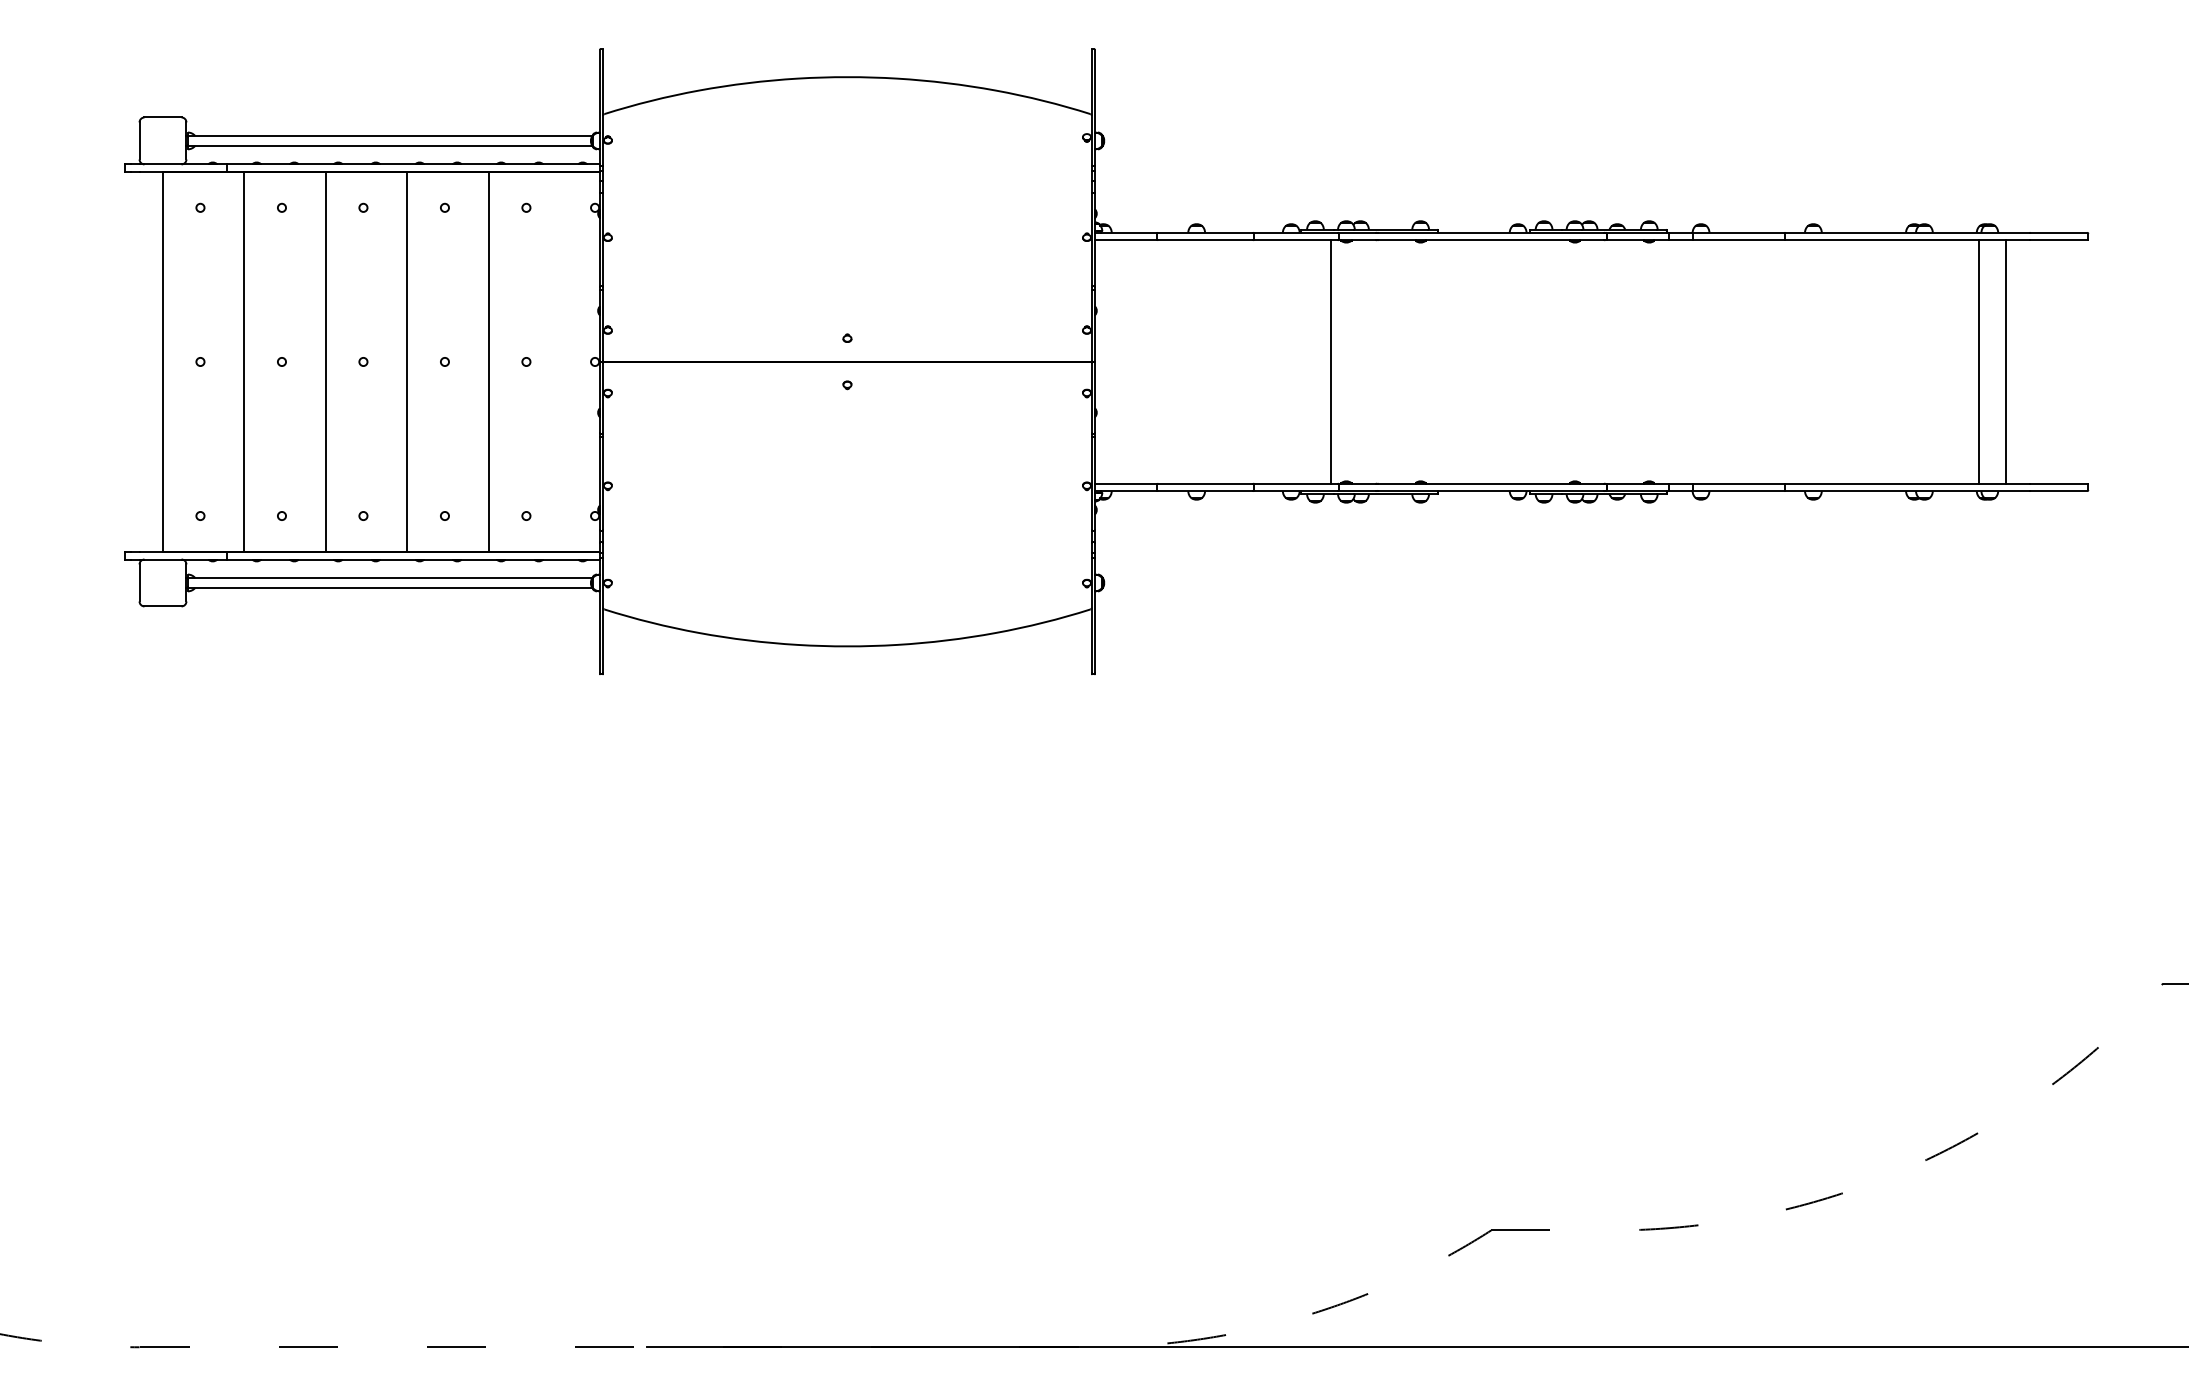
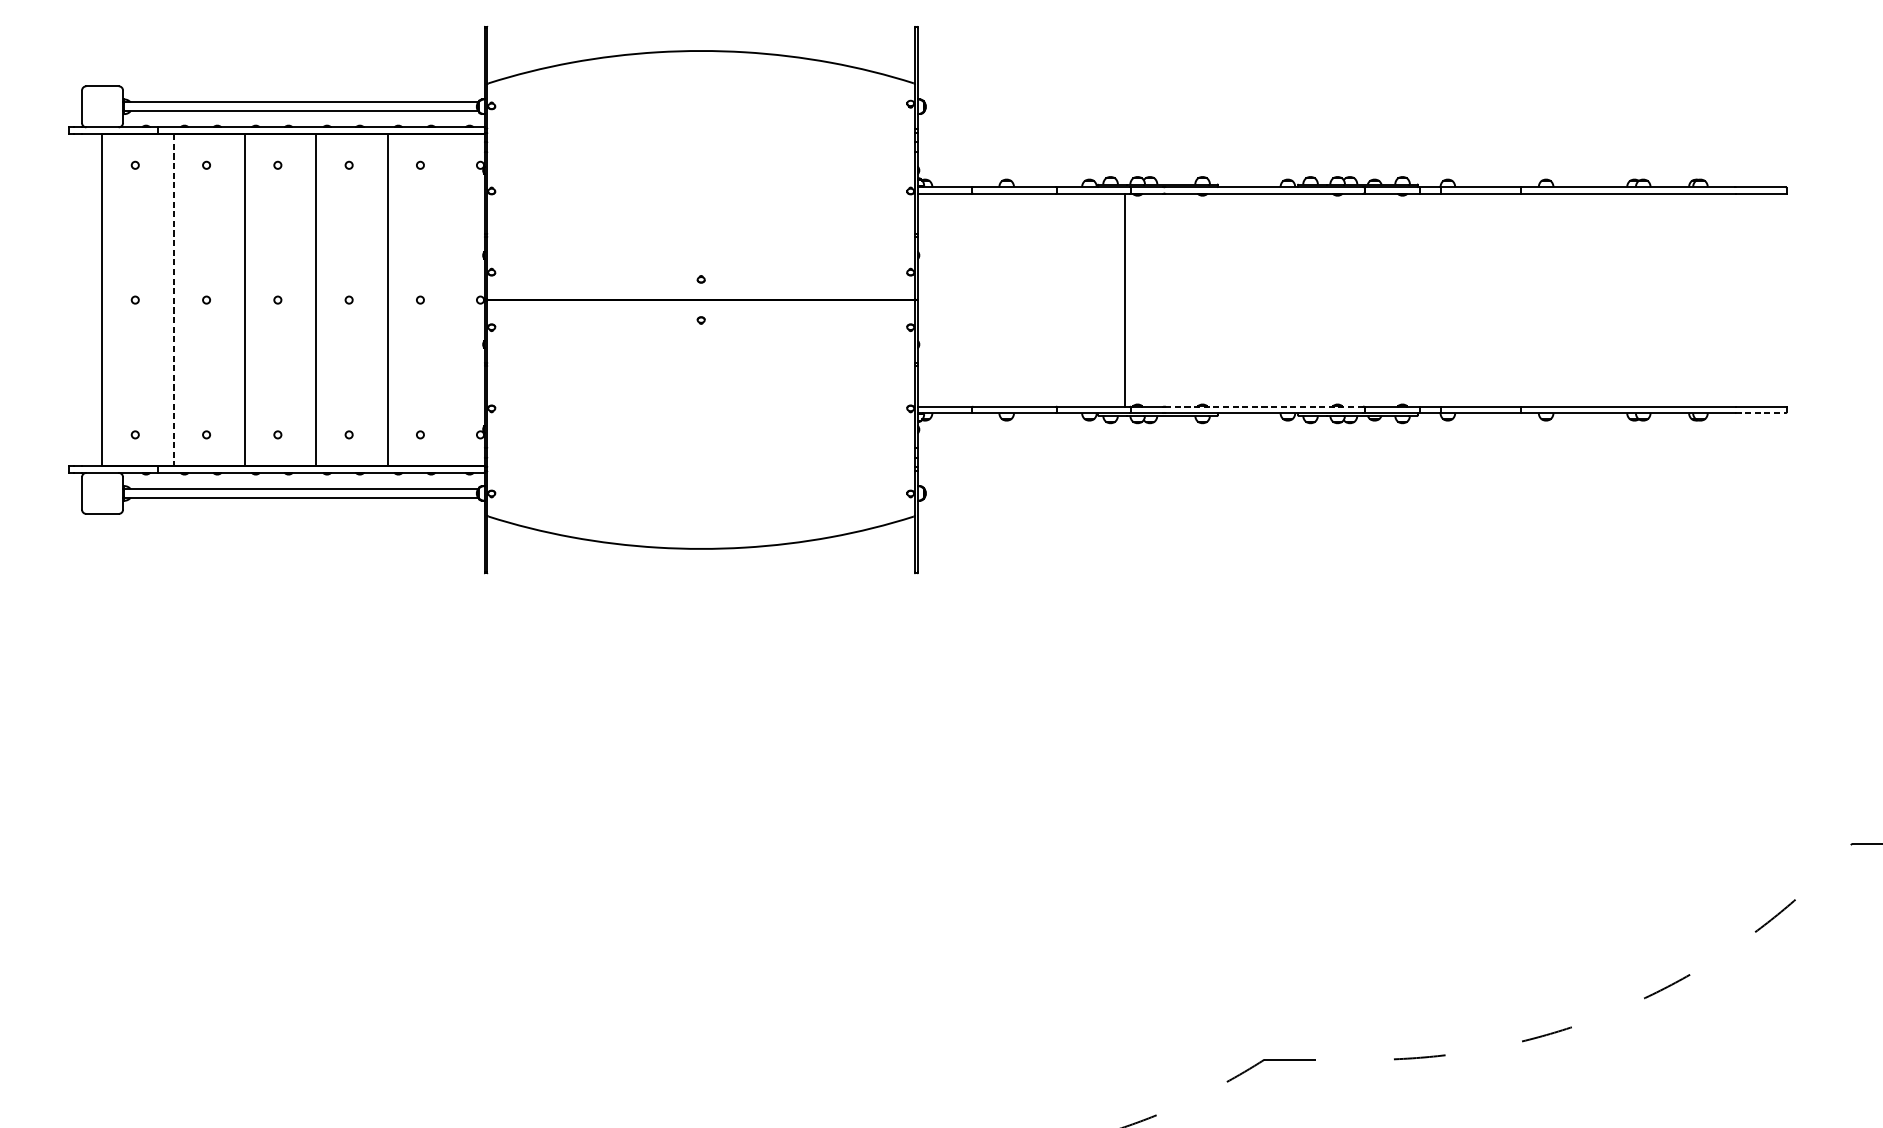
line: (244, 361) -> (173, 299), solid -> dashed
line: (1979, 361) -> (1691, 299), removed
line: (2006, 361) -> (1715, 299), removed
line: (1491, 483) -> (1264, 406), solid -> dashed
line: (2058, 491) -> (1760, 413), solid -> dashed

